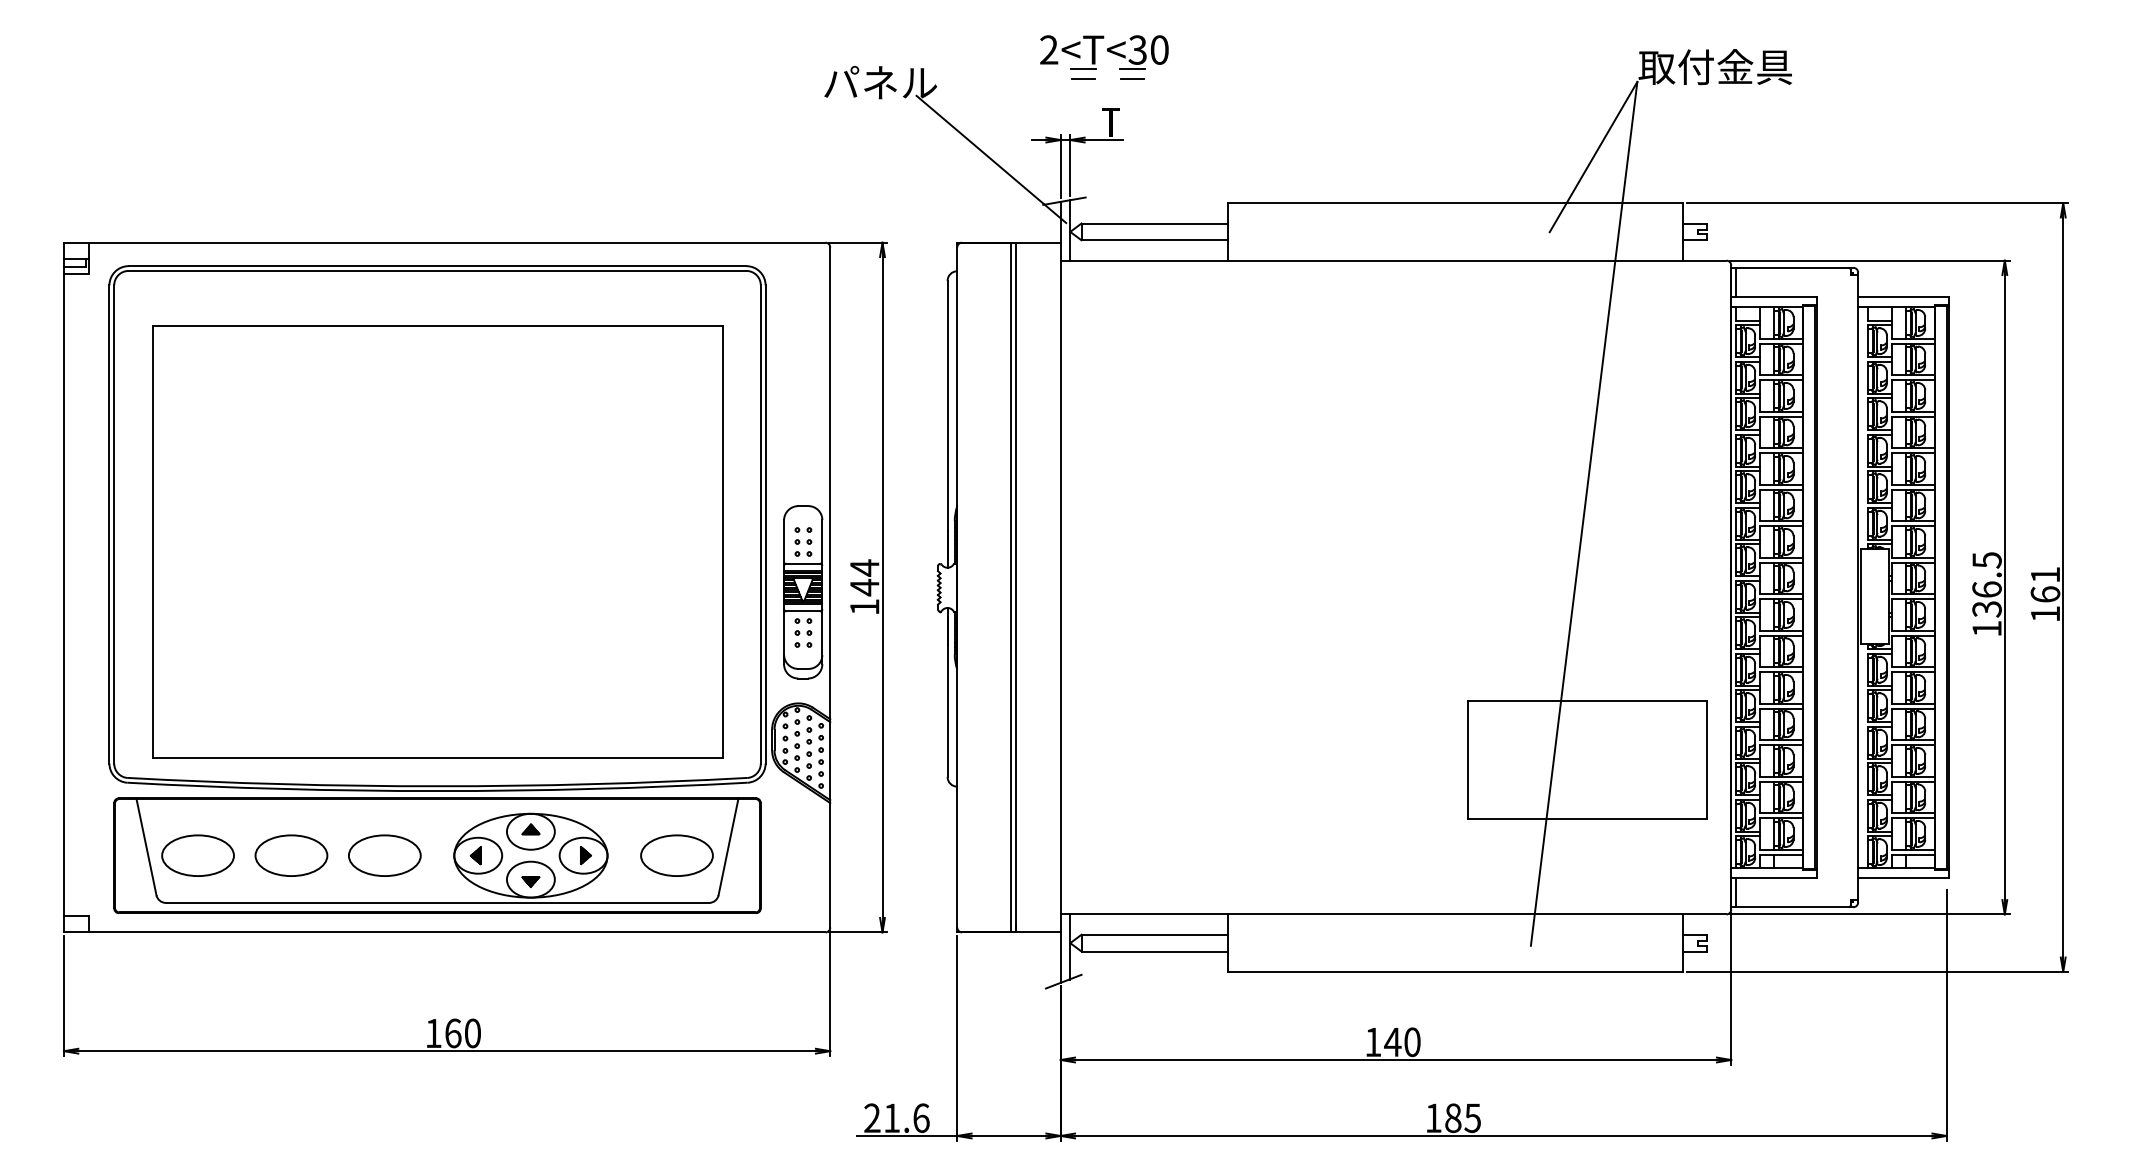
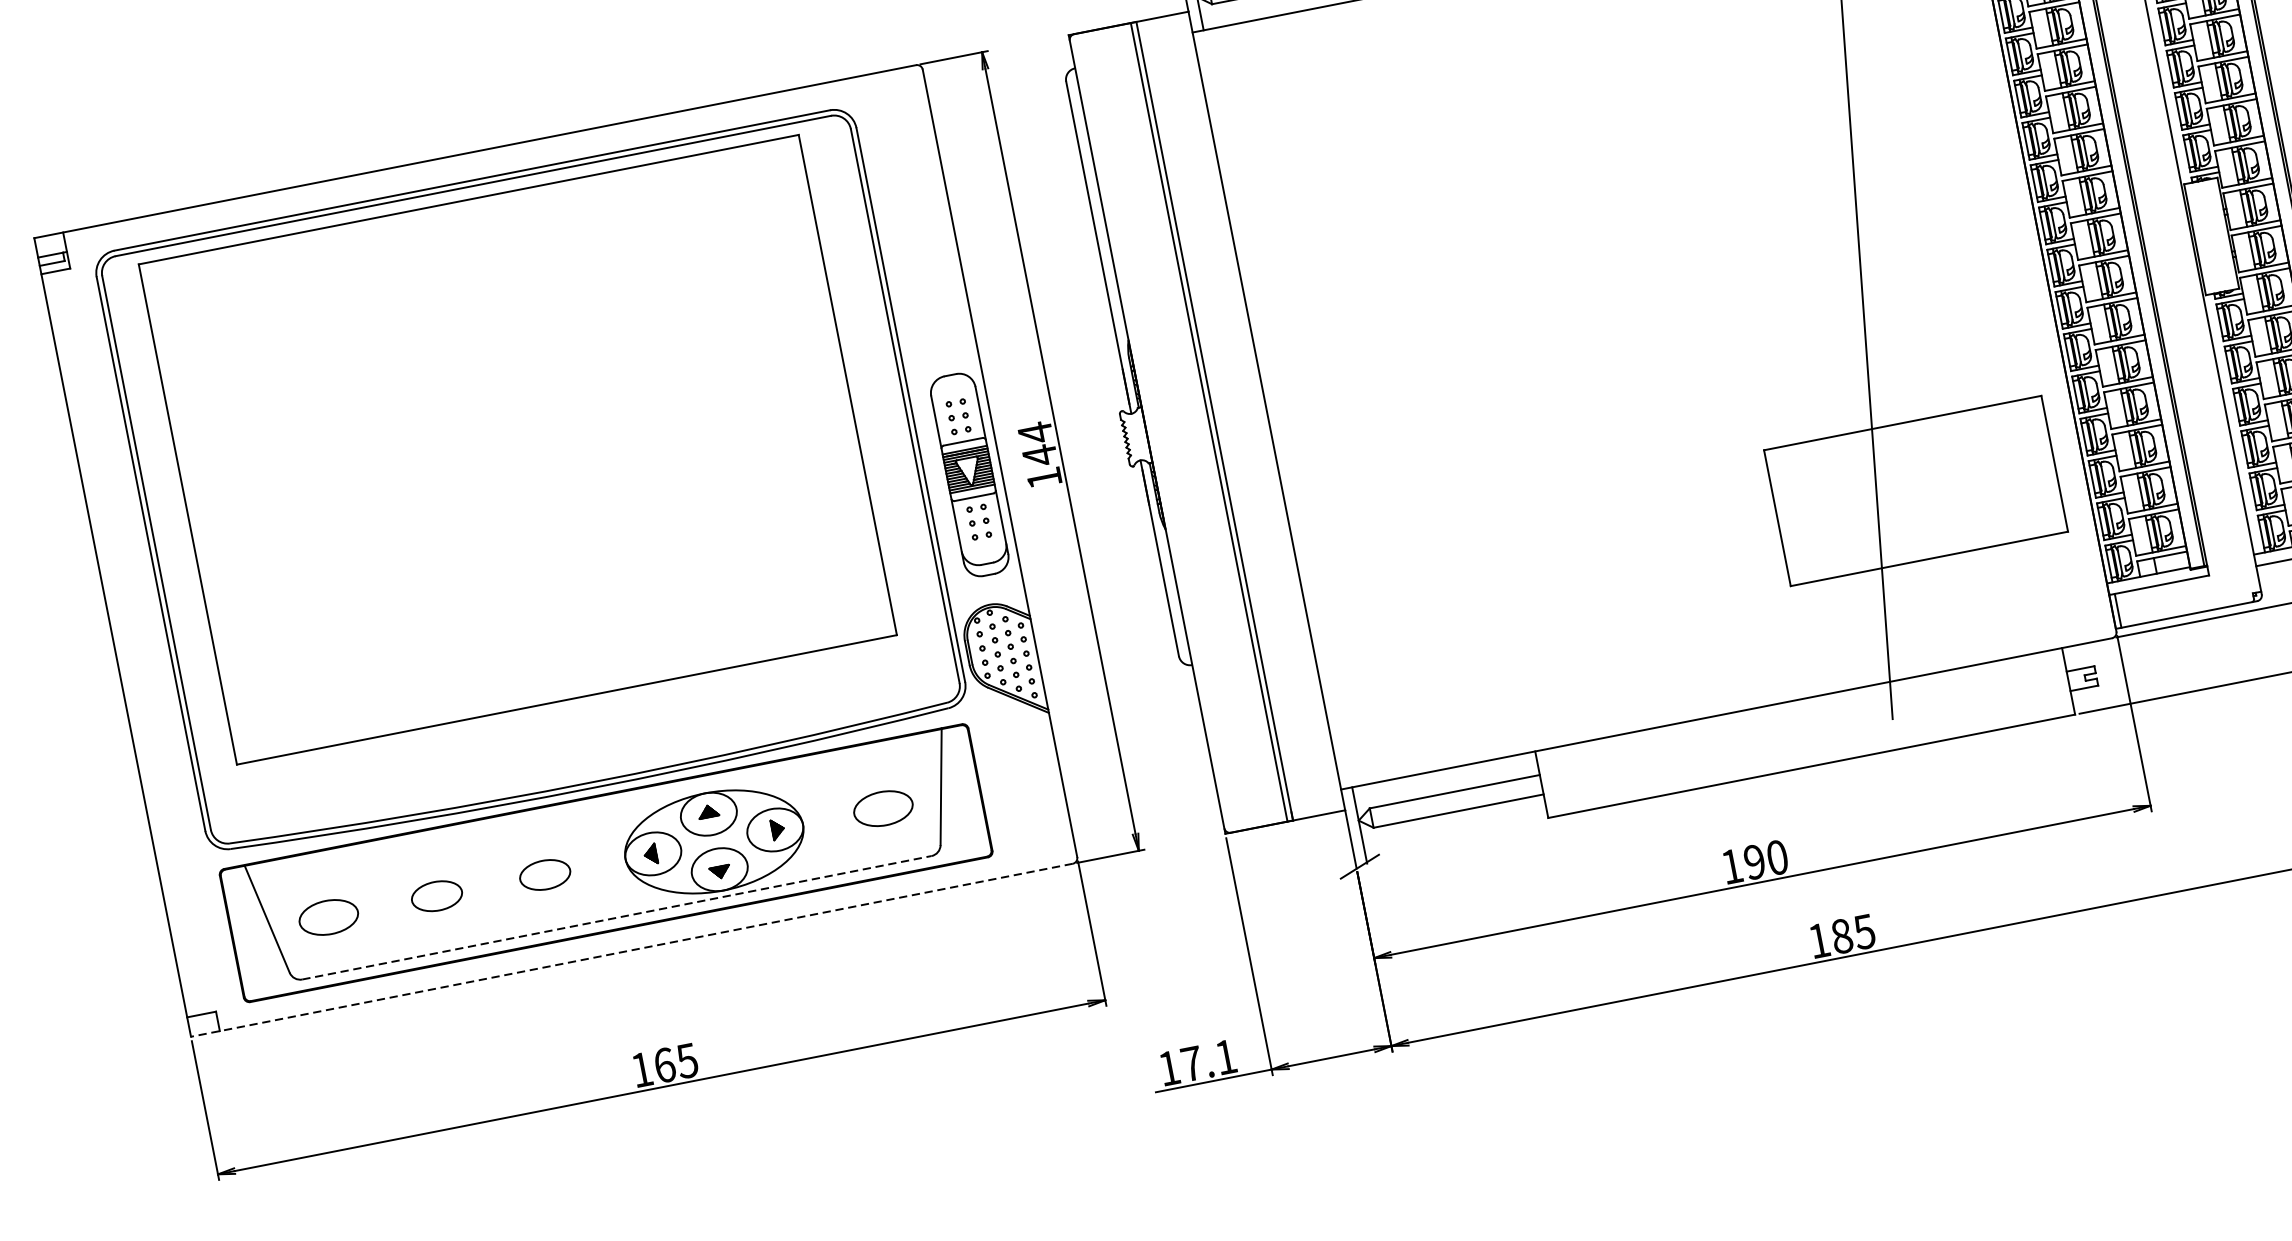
part: (437, 541) -> (517, 449), moved
part: (197, 855) -> (328, 917), size x0.7
part: (291, 855) -> (437, 896), size x0.6
part: (384, 855) -> (544, 874), size x0.6
part: (676, 855) -> (882, 808), size x0.7
line: (437, 902) -> (616, 917), solid -> dashed
line: (444, 932) -> (631, 950), solid -> dashed
text: (472, 1033) -> (687, 1061), 160 -> 165
text: (1392, 1042) -> (1754, 862), 140 -> 190
text: (896, 1118) -> (1197, 1063), 21.6 -> 17.1

